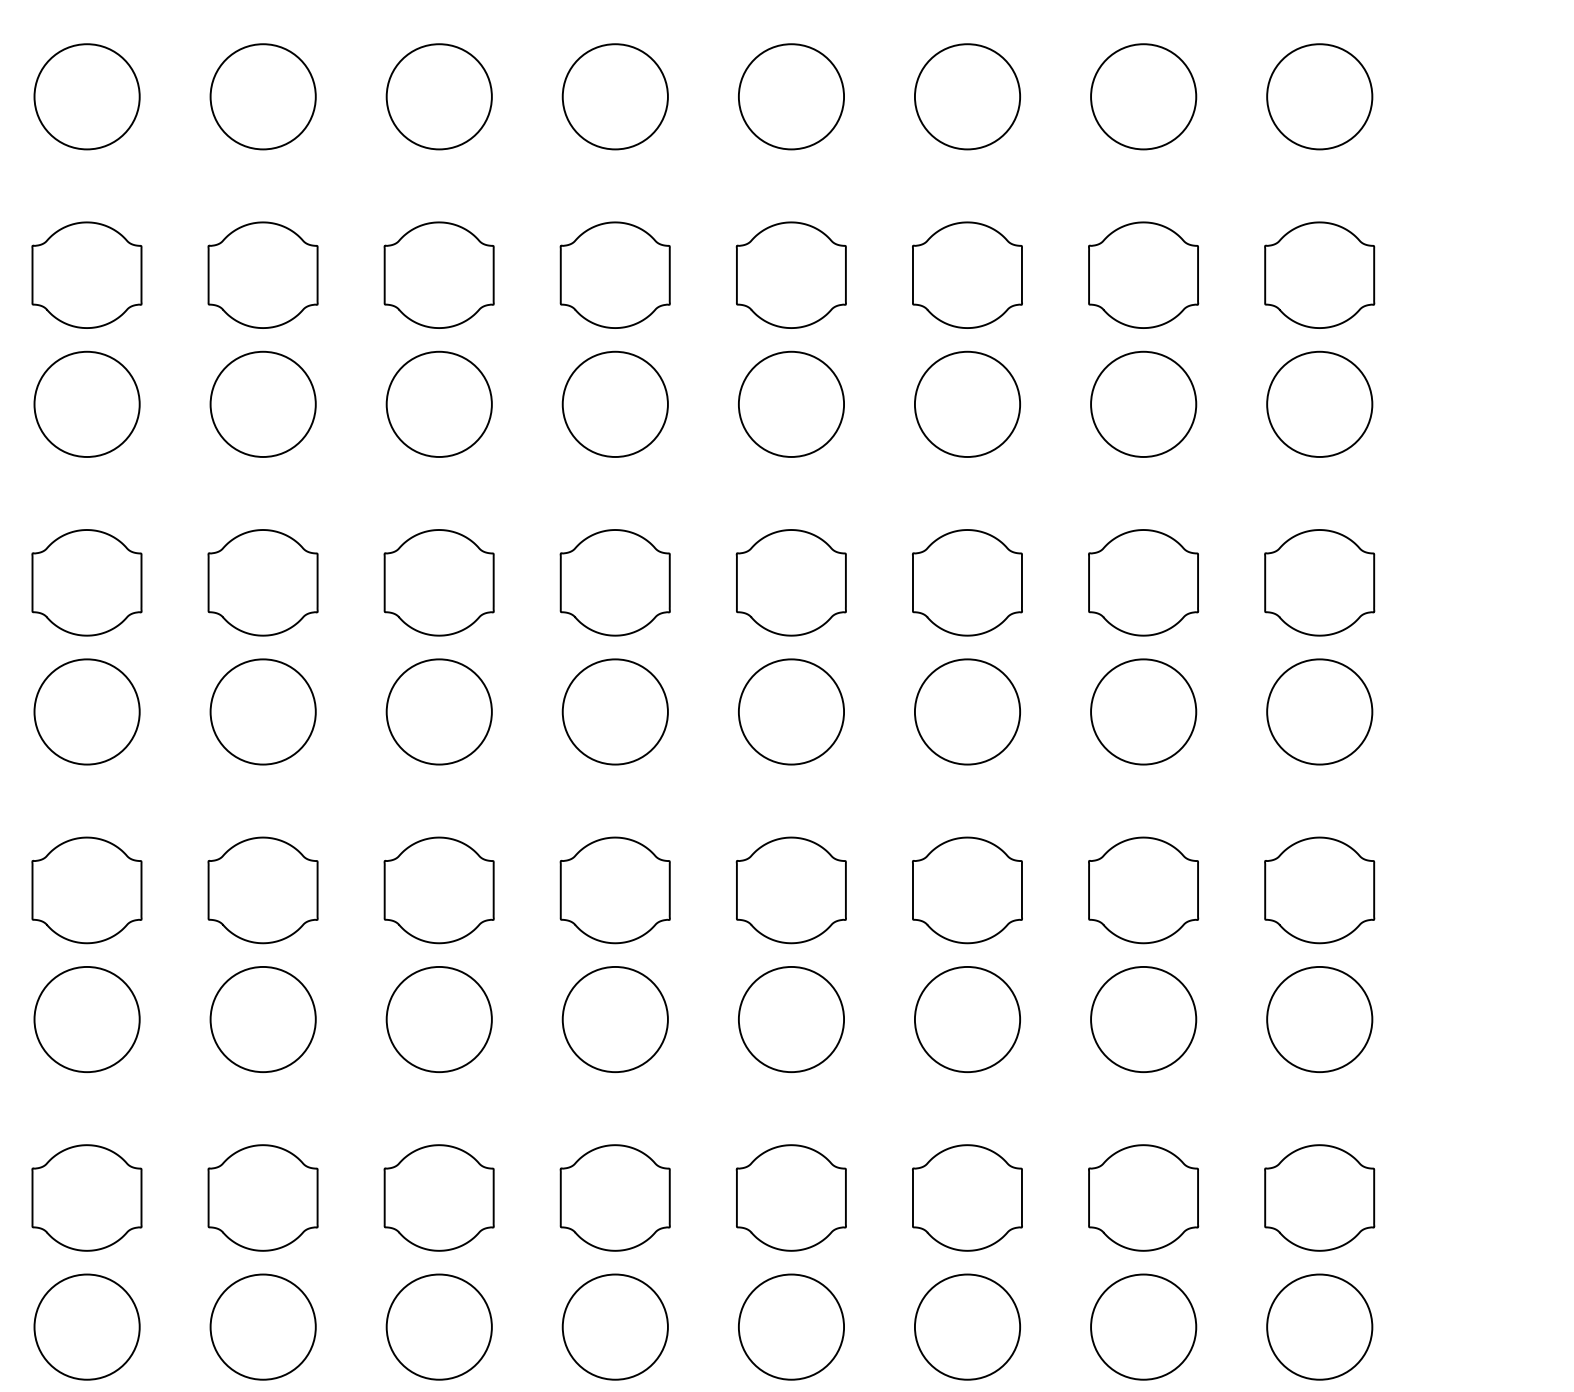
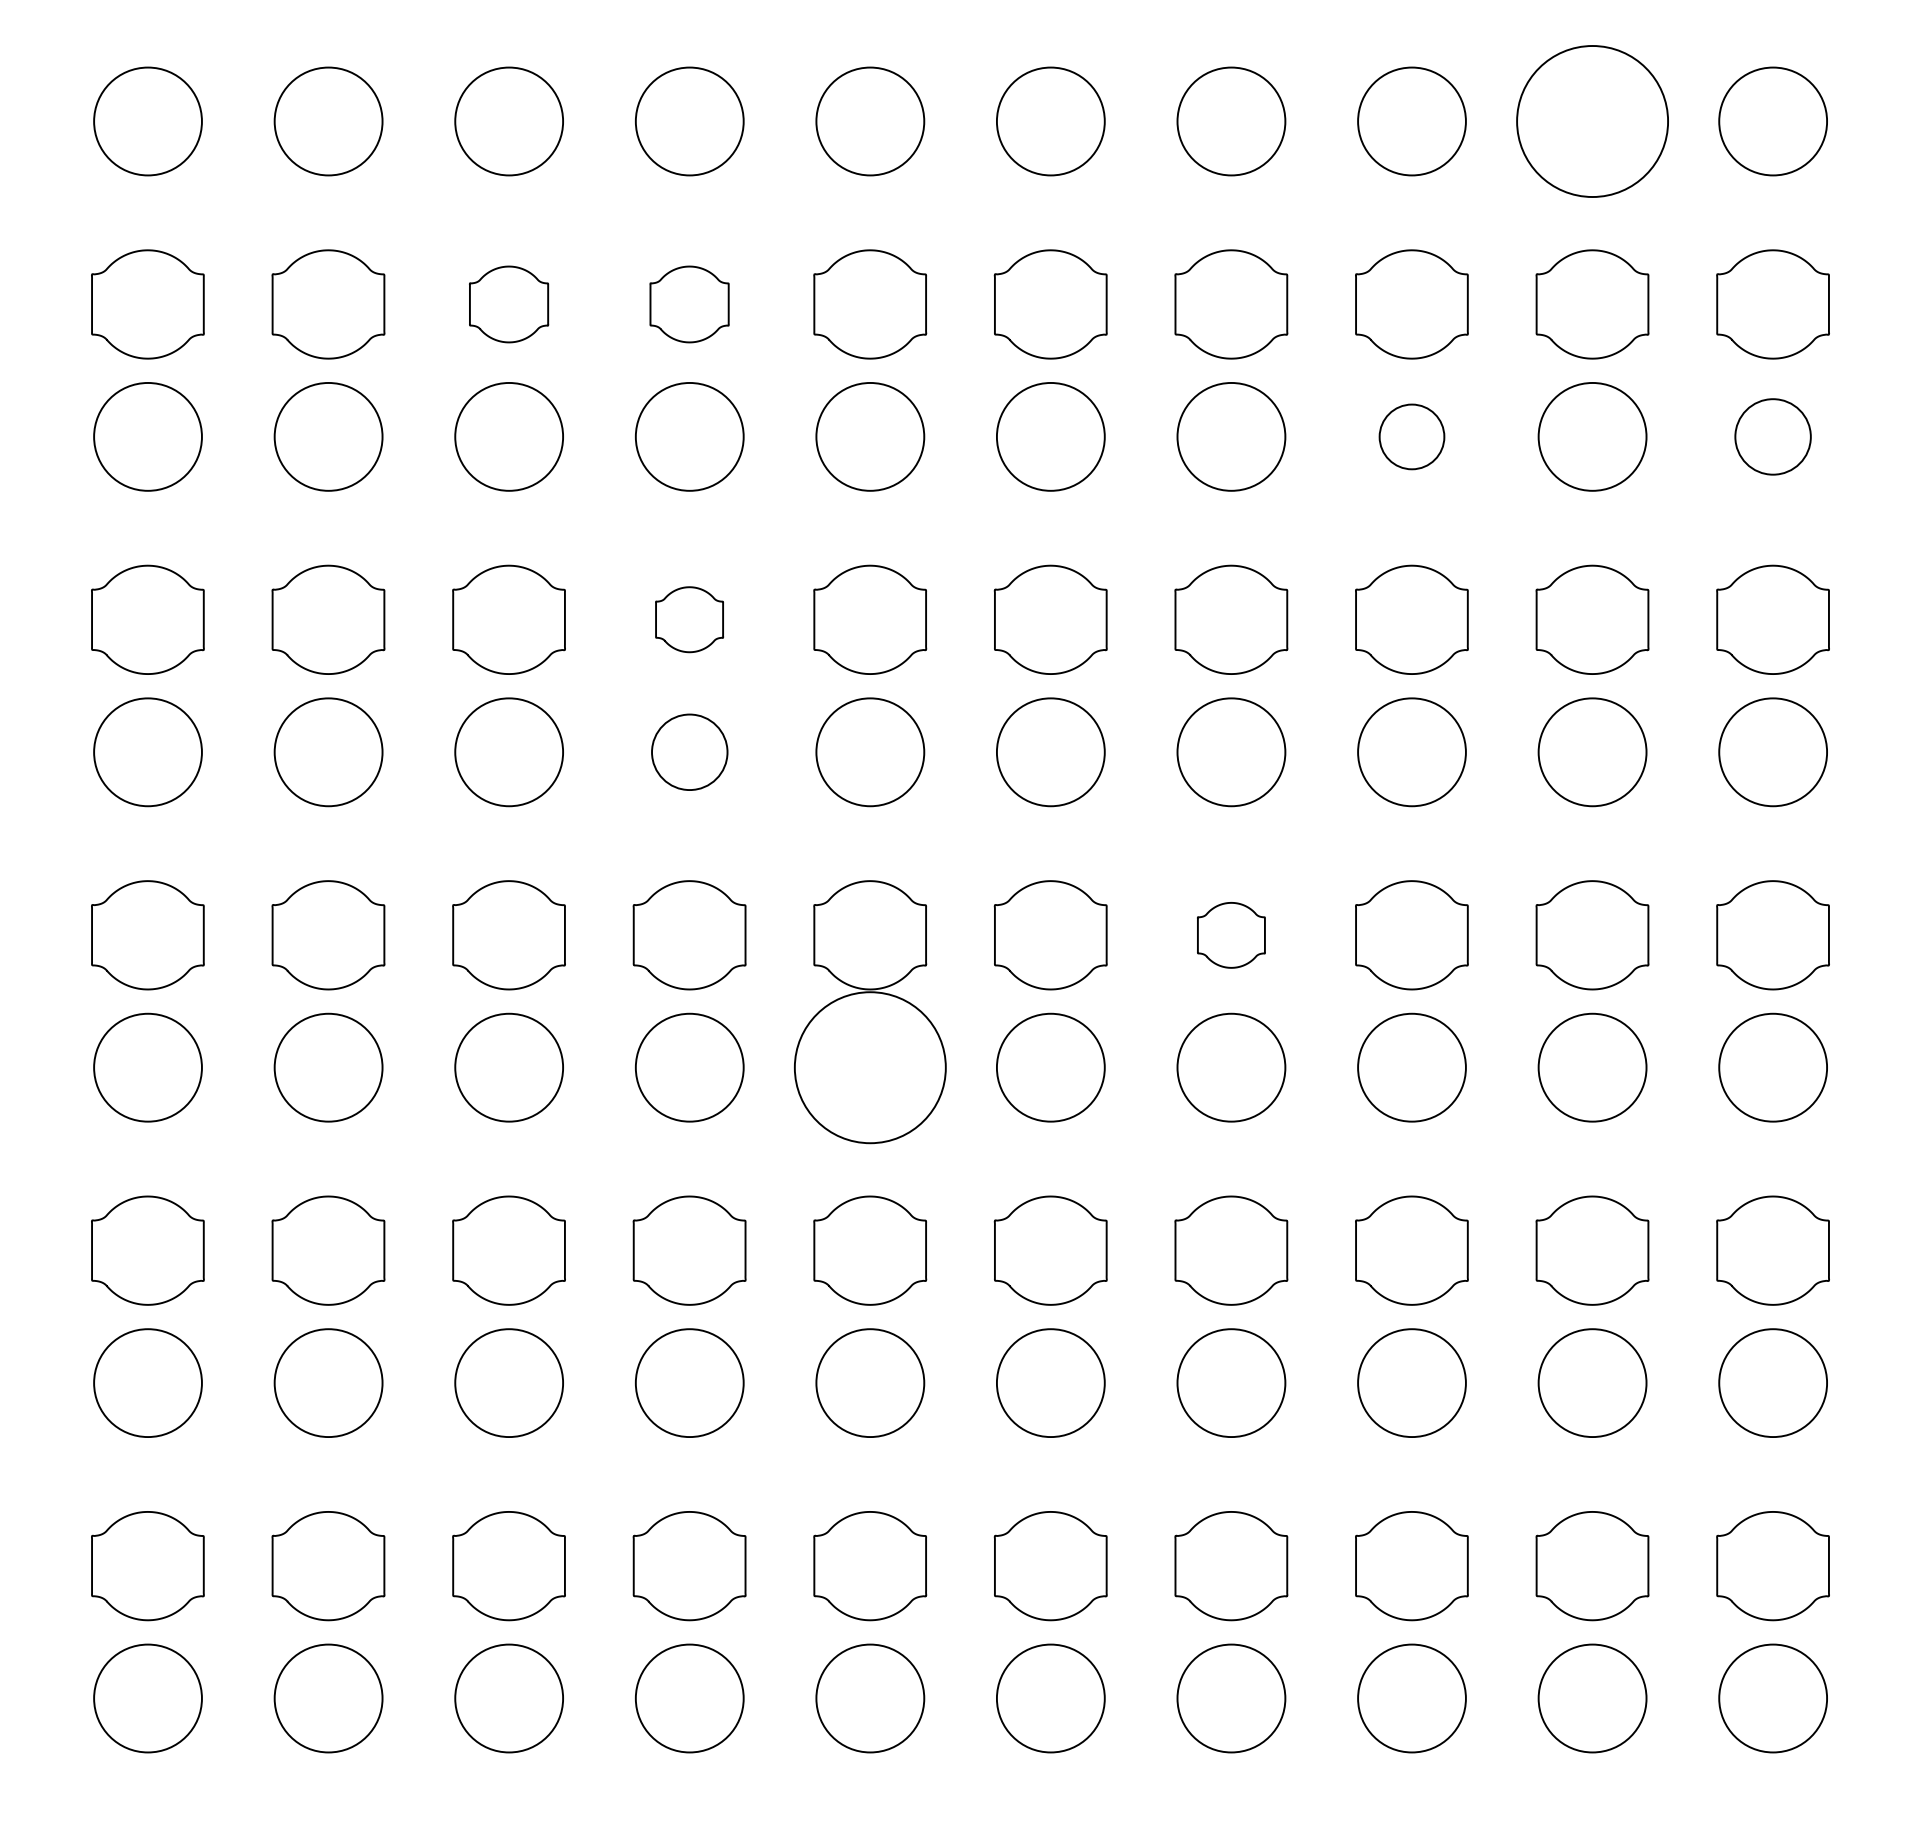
circle: (1143, 96) -> (1592, 121), size x1.4
part: (86, 275) -> (508, 304), size x0.7
part: (262, 275) -> (689, 304), size x0.7
circle: (967, 403) -> (1411, 436), size x0.6
circle: (1319, 403) -> (1772, 436), size x0.7
part: (262, 582) -> (689, 619), size x0.6
circle: (262, 712) -> (689, 752), size x0.7
part: (791, 890) -> (1231, 935), size x0.6
circle: (439, 1019) -> (870, 1067), size x1.4

